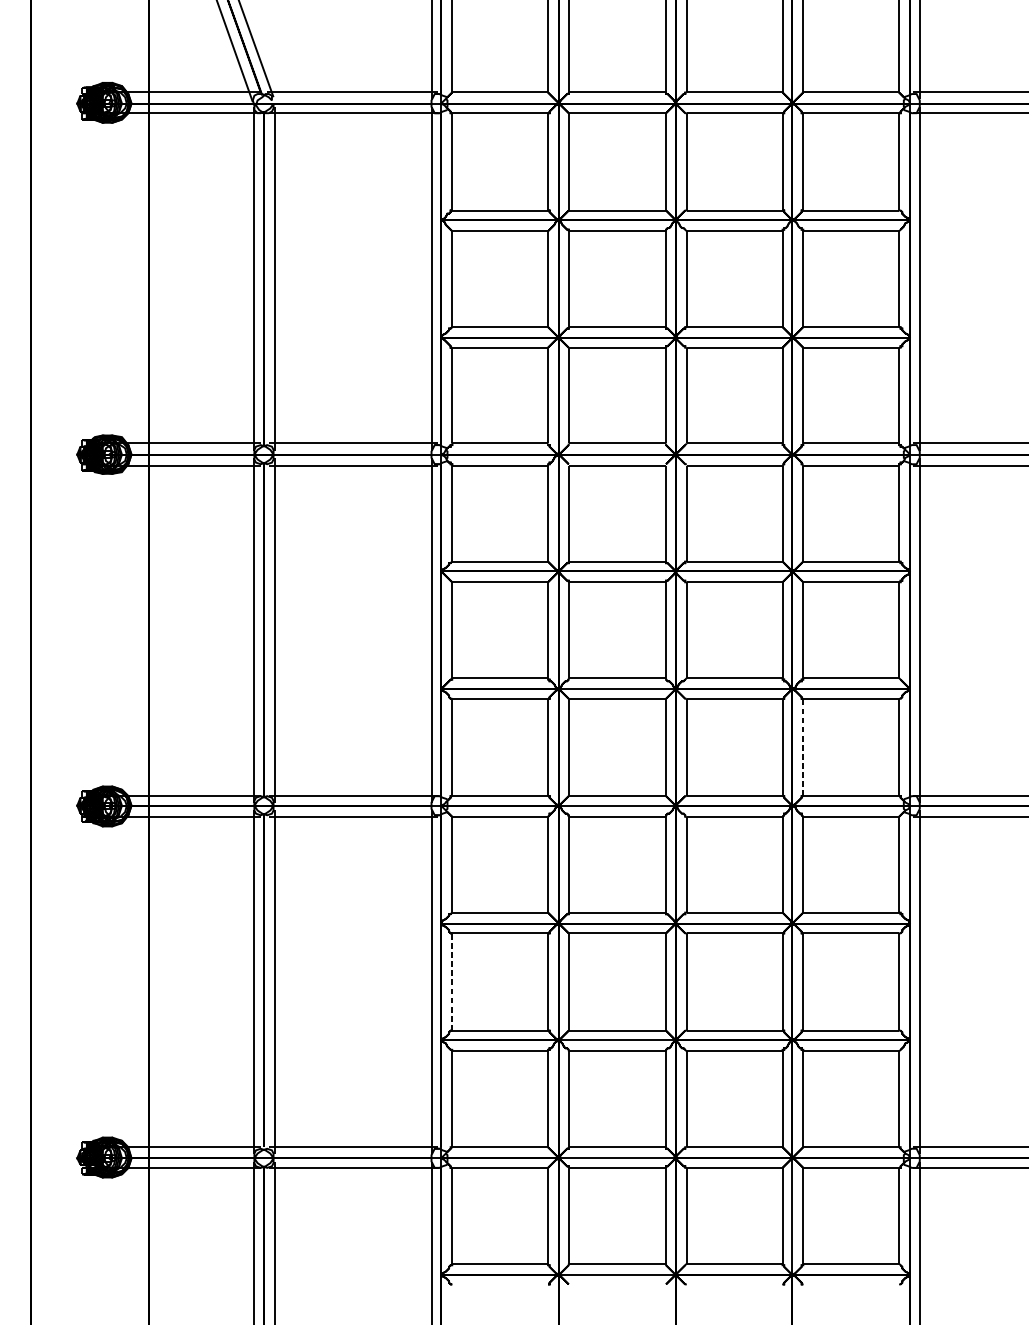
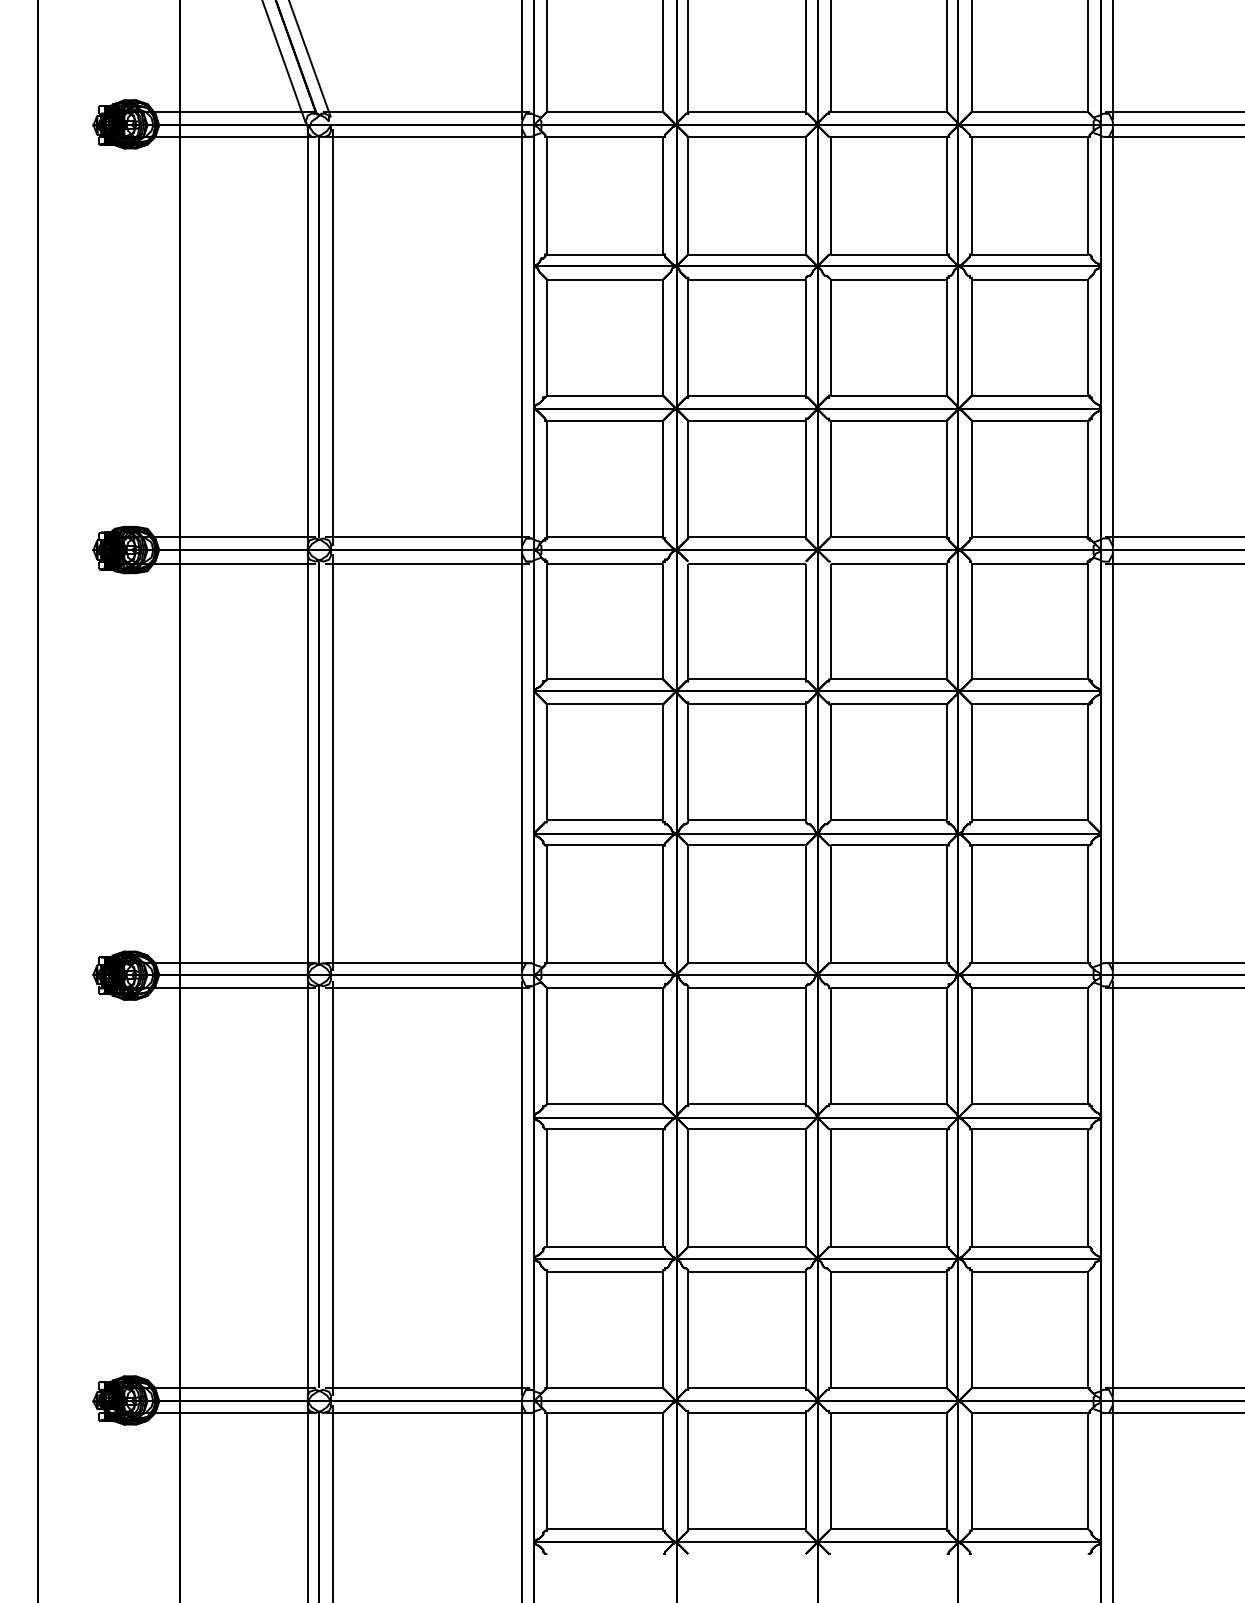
line: (802, 747) -> (971, 904), dashed -> solid
line: (452, 982) -> (547, 1188), dashed -> solid

